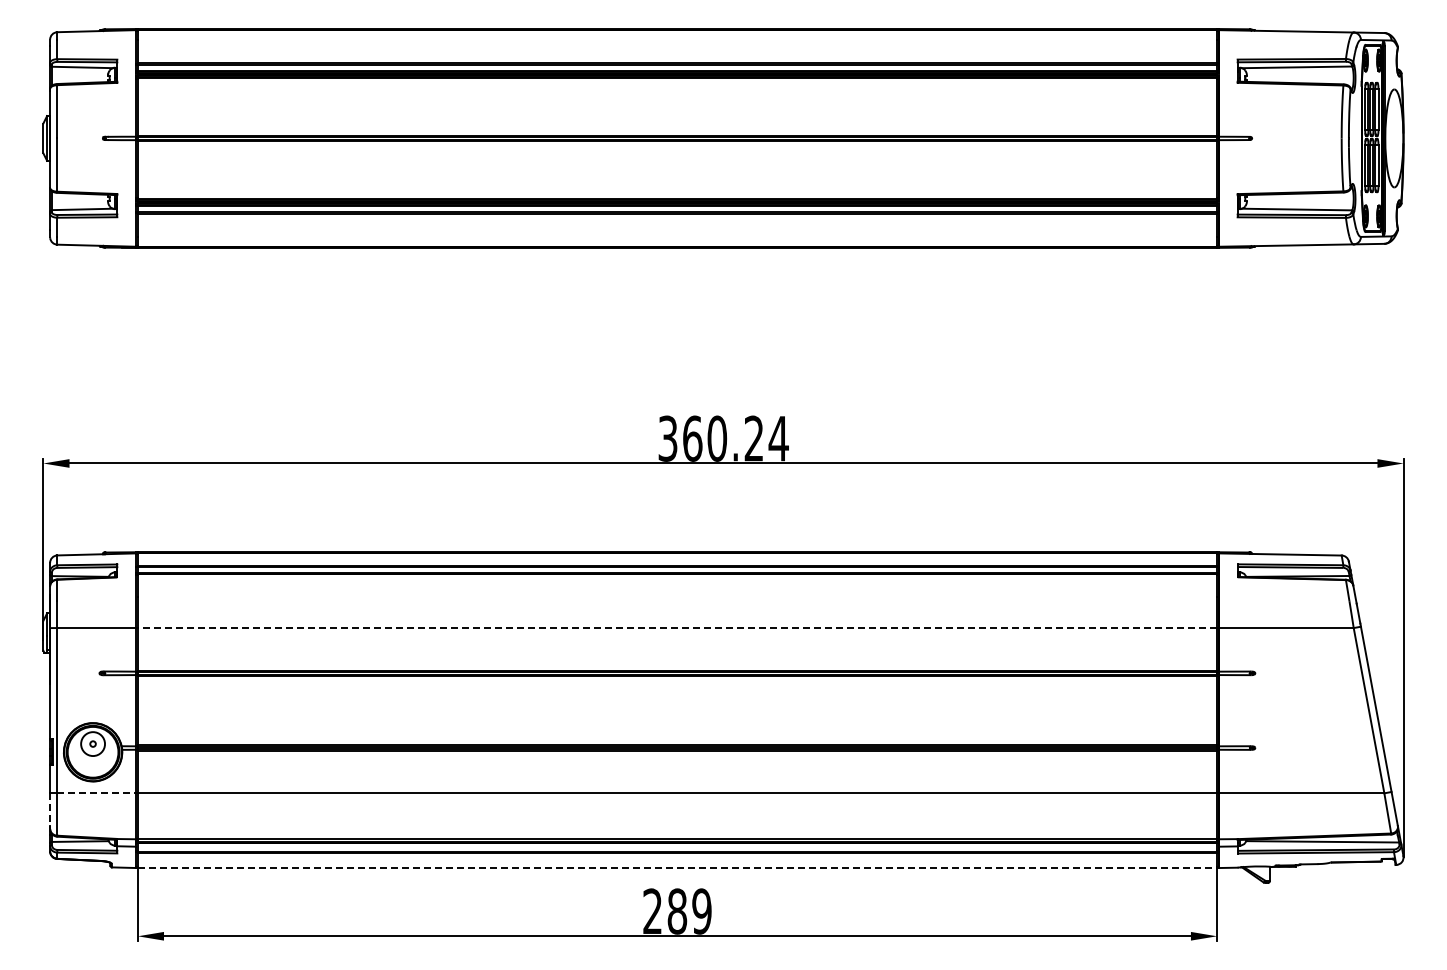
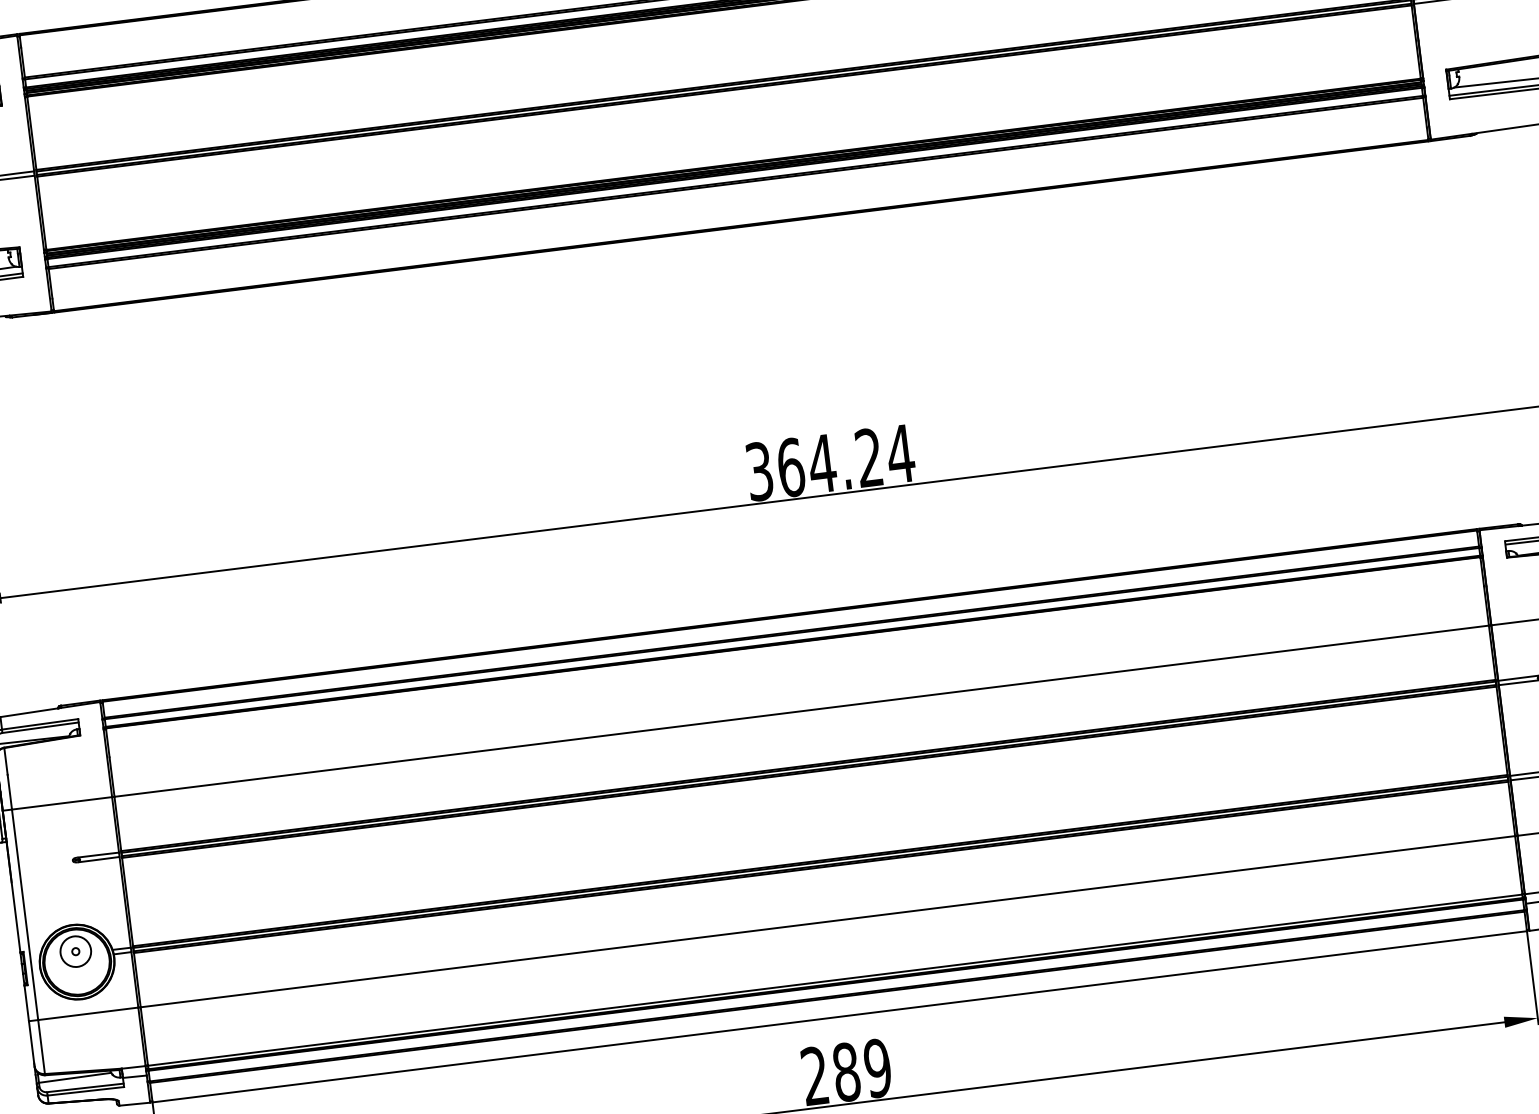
text: (717, 438) -> (822, 463), 360.24 -> 364.24
line: (677, 628) -> (801, 711), dashed -> solid
line: (97, 793) -> (89, 1013), dashed -> solid
line: (50, 811) -> (32, 1044), dashed -> solid
line: (677, 868) -> (839, 1017), dashed -> solid

